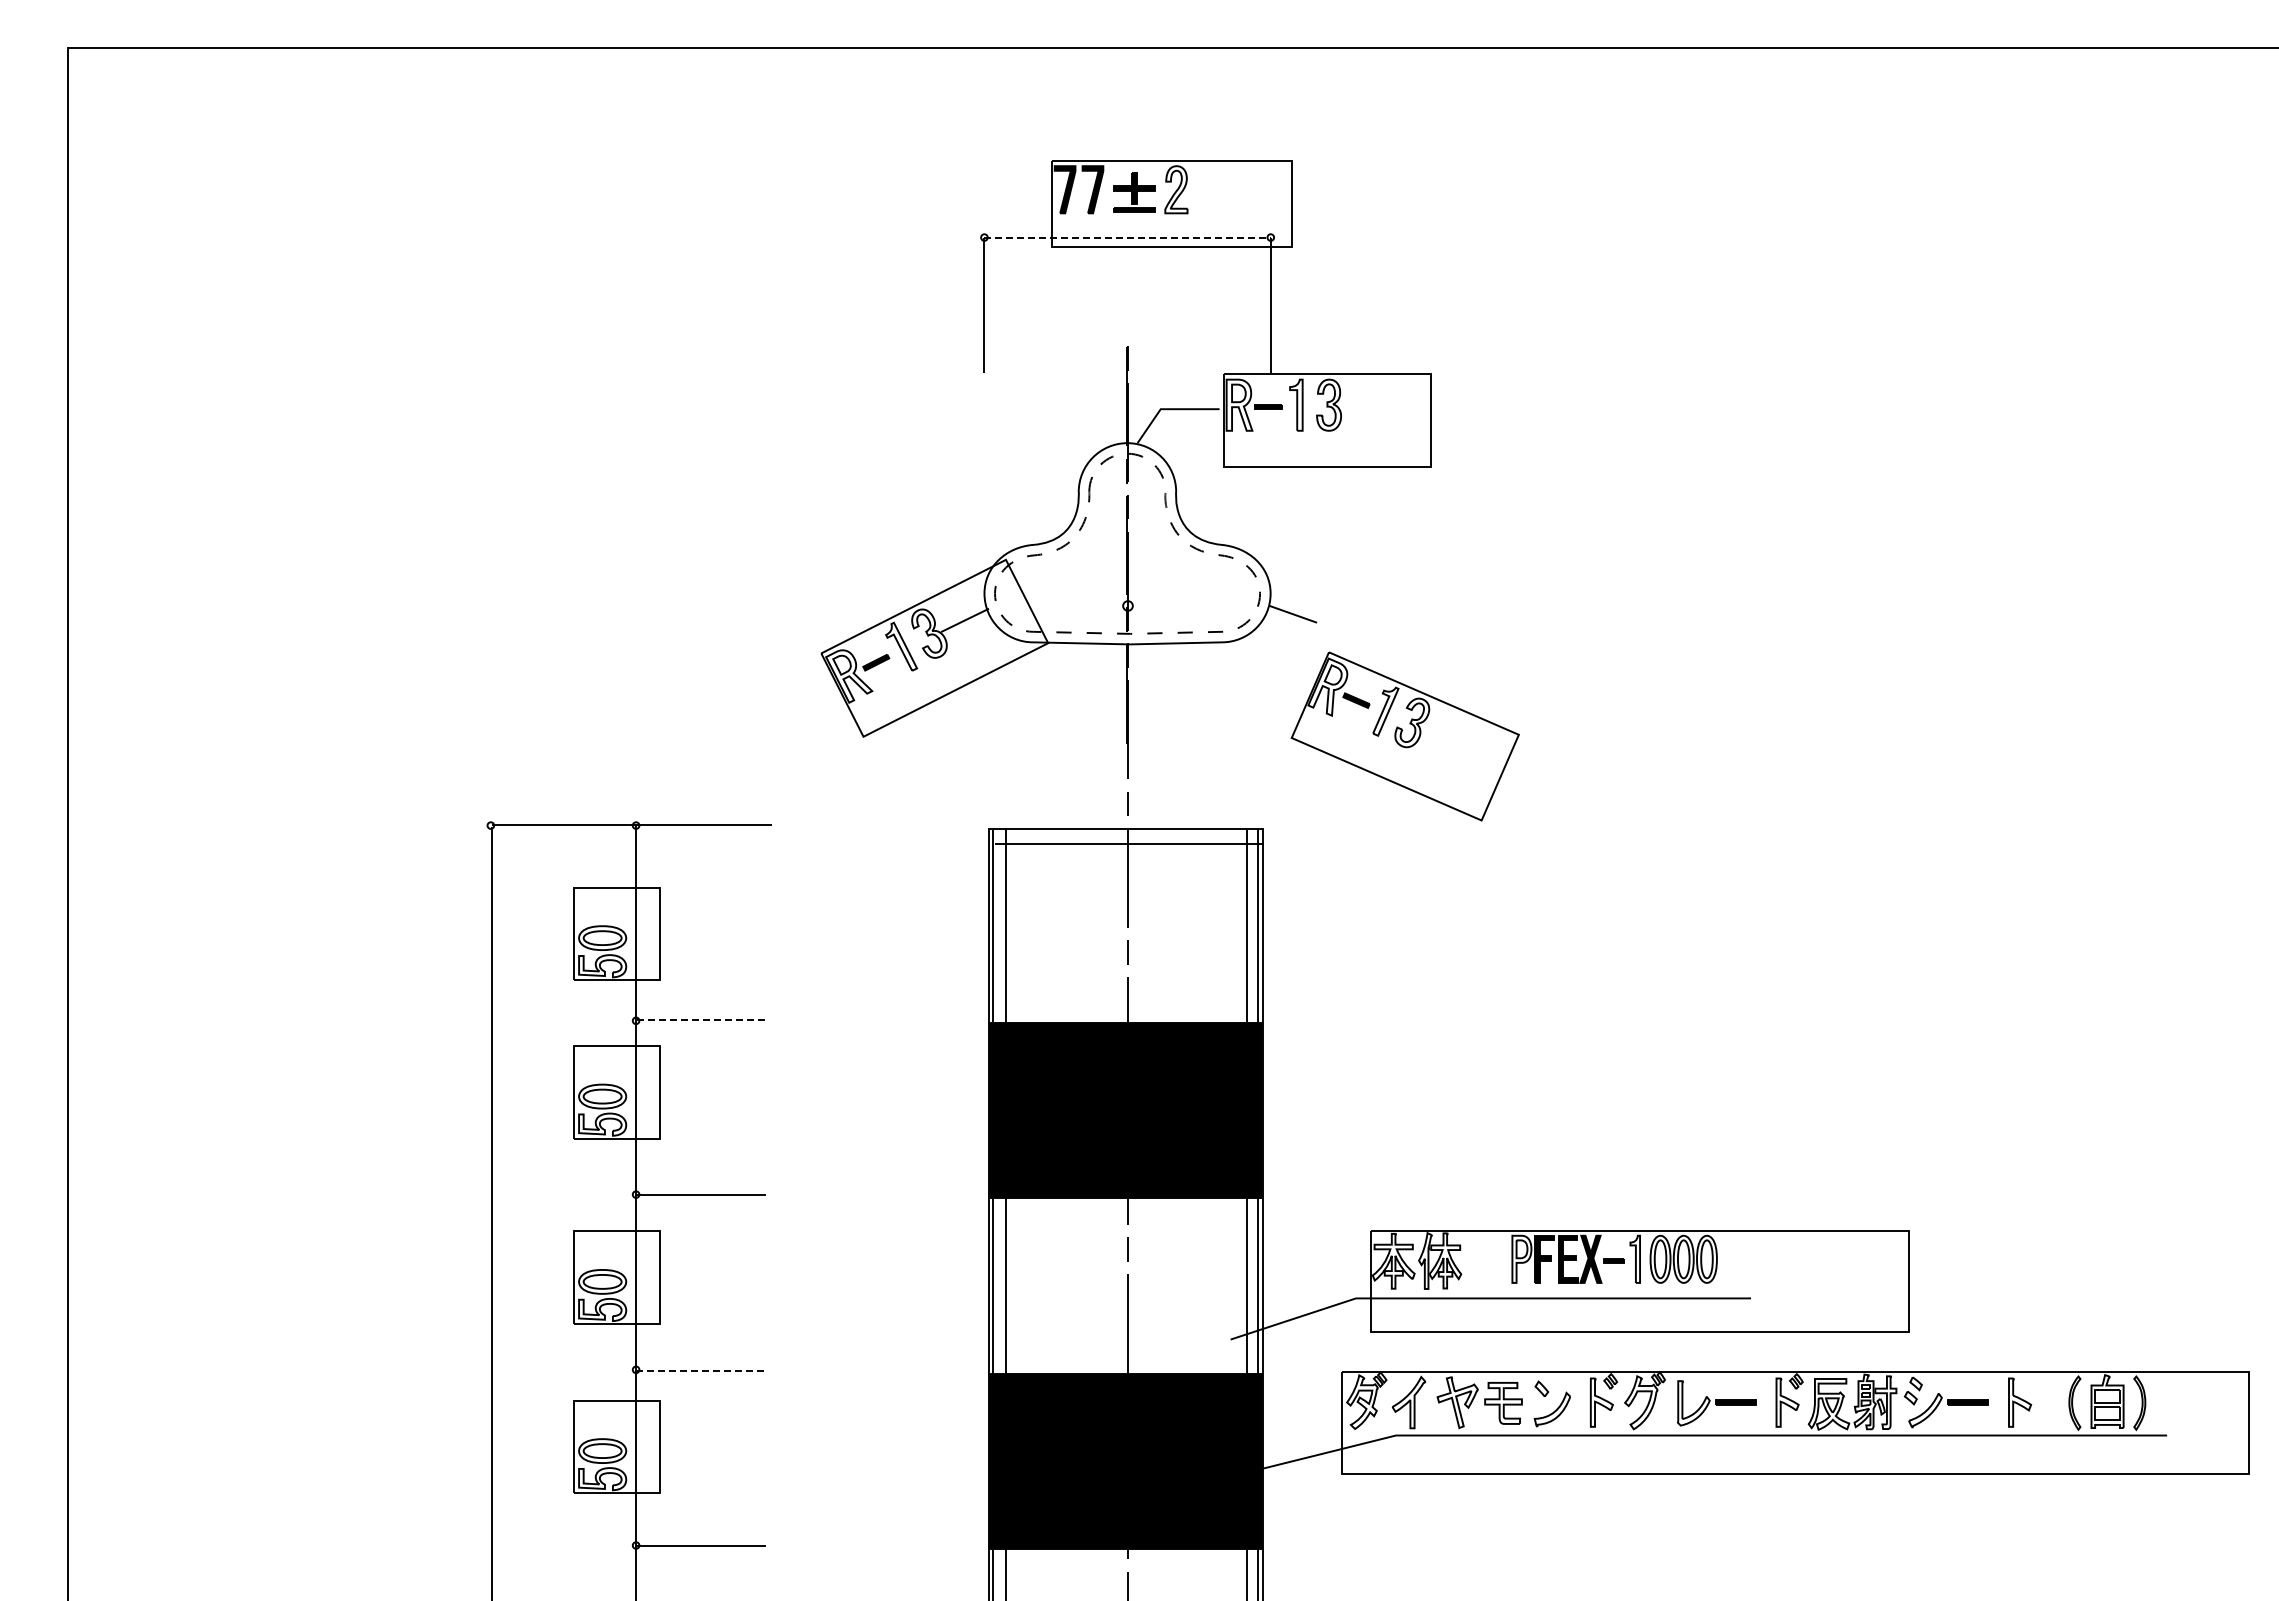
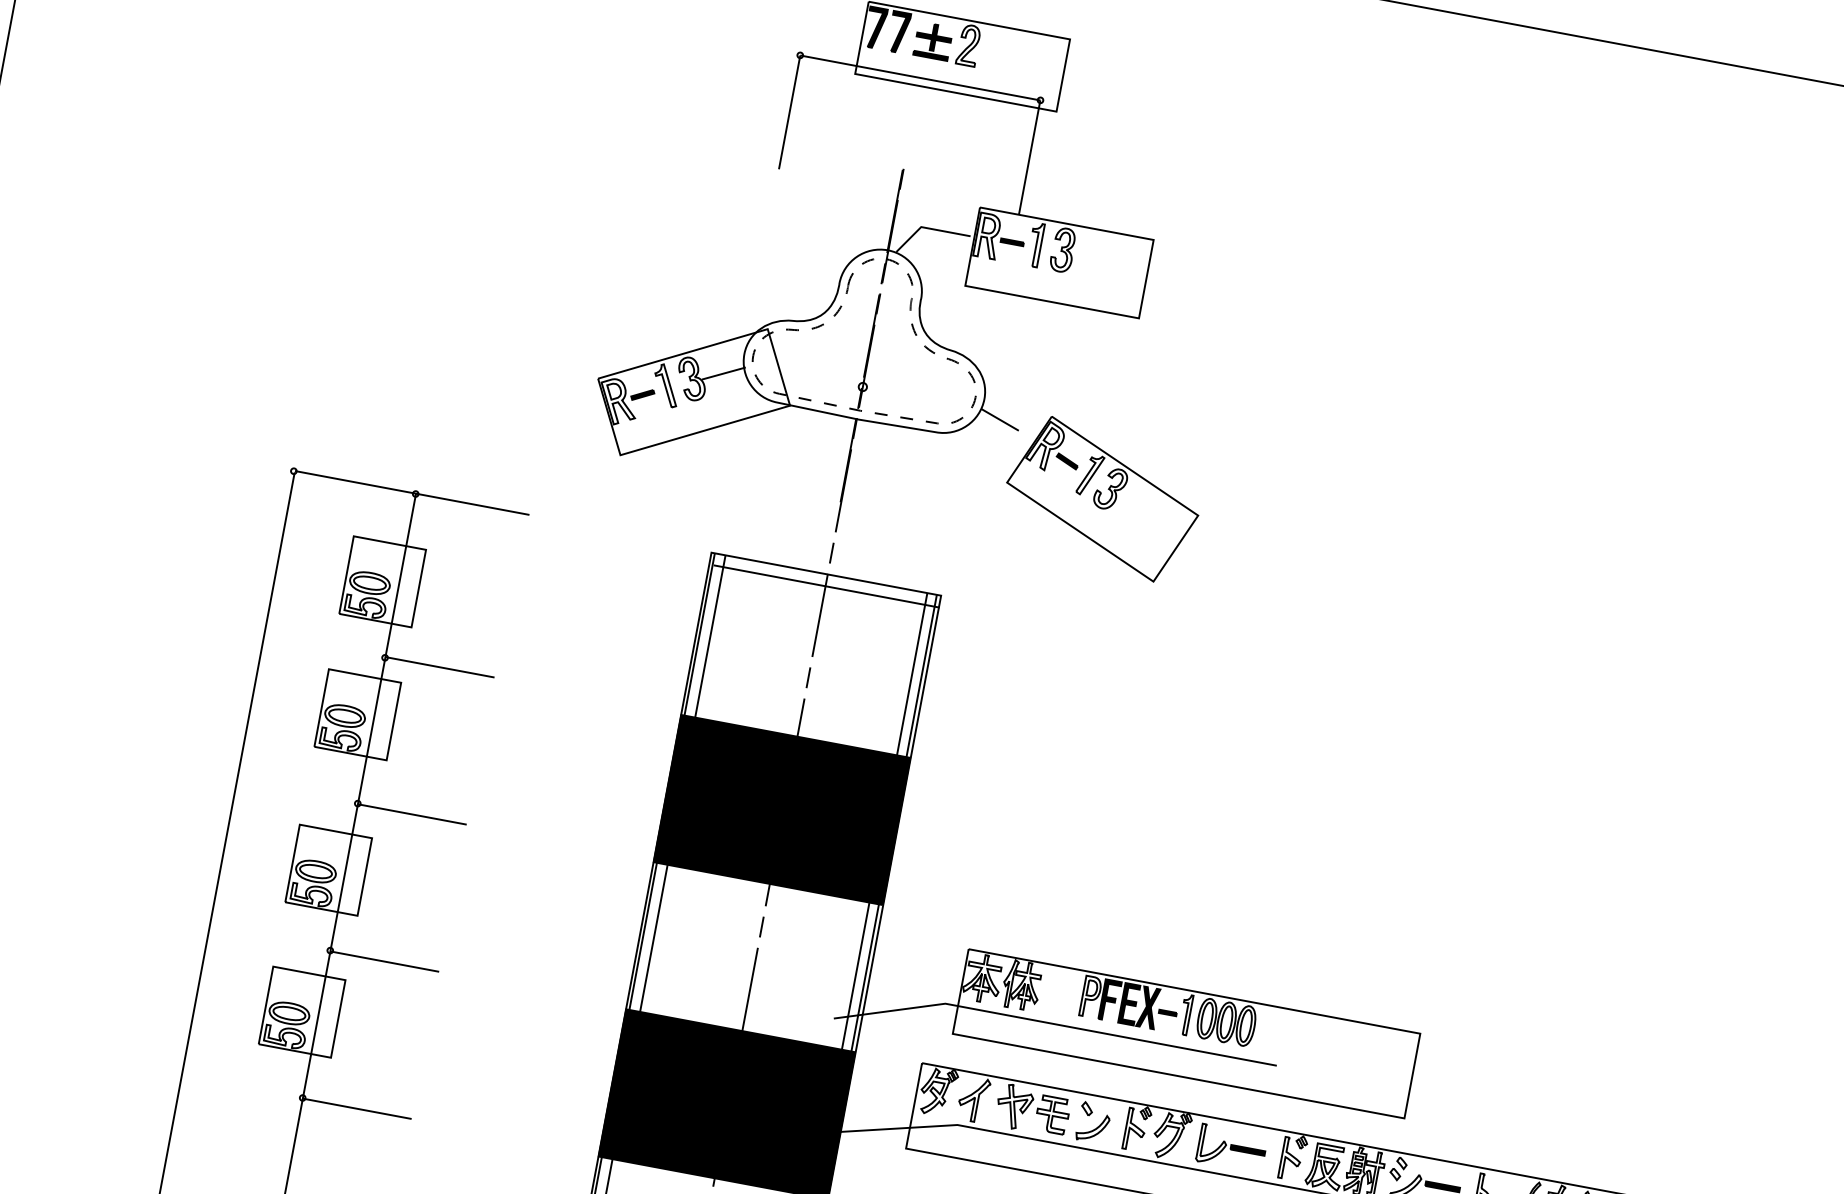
line: (1128, 237) -> (921, 77), dashed -> solid
part: (1404, 736) -> (1101, 499), moved
line: (701, 1019) -> (440, 666), dashed -> solid
line: (701, 1370) -> (385, 961), dashed -> solid

